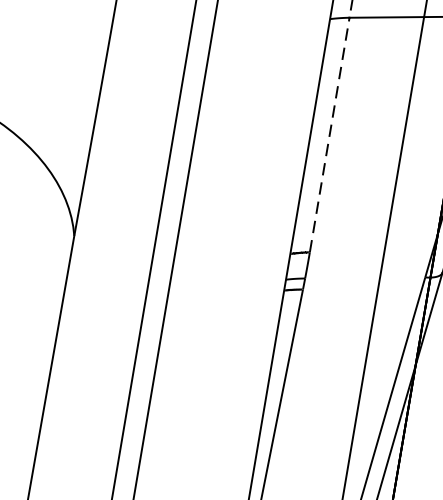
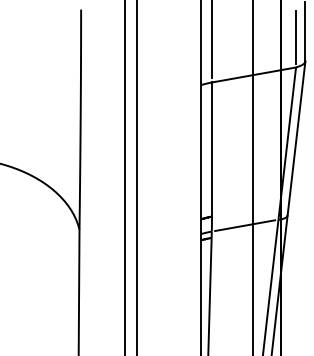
line: (328, 134) -> (211, 149), dashed -> solid
line: (365, 277) -> (245, 225), added

